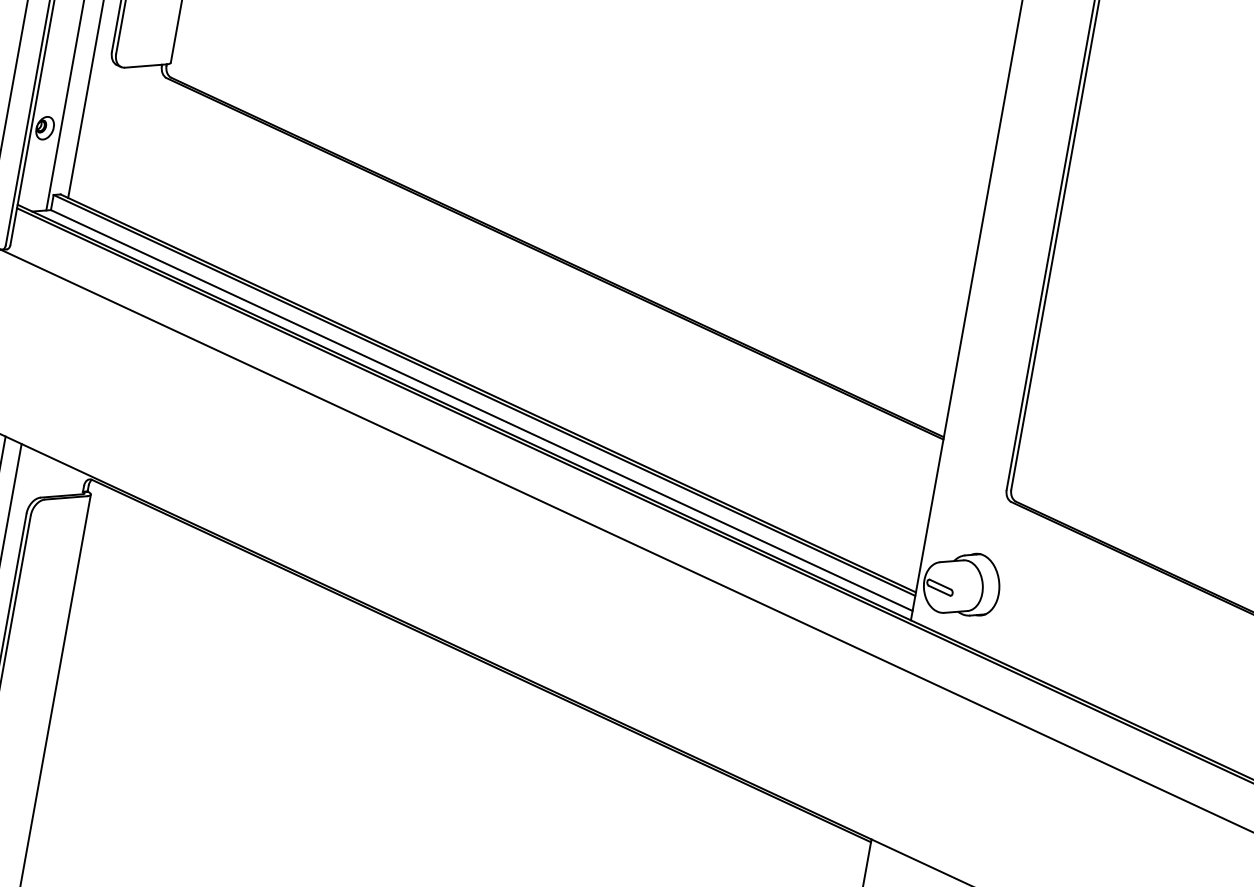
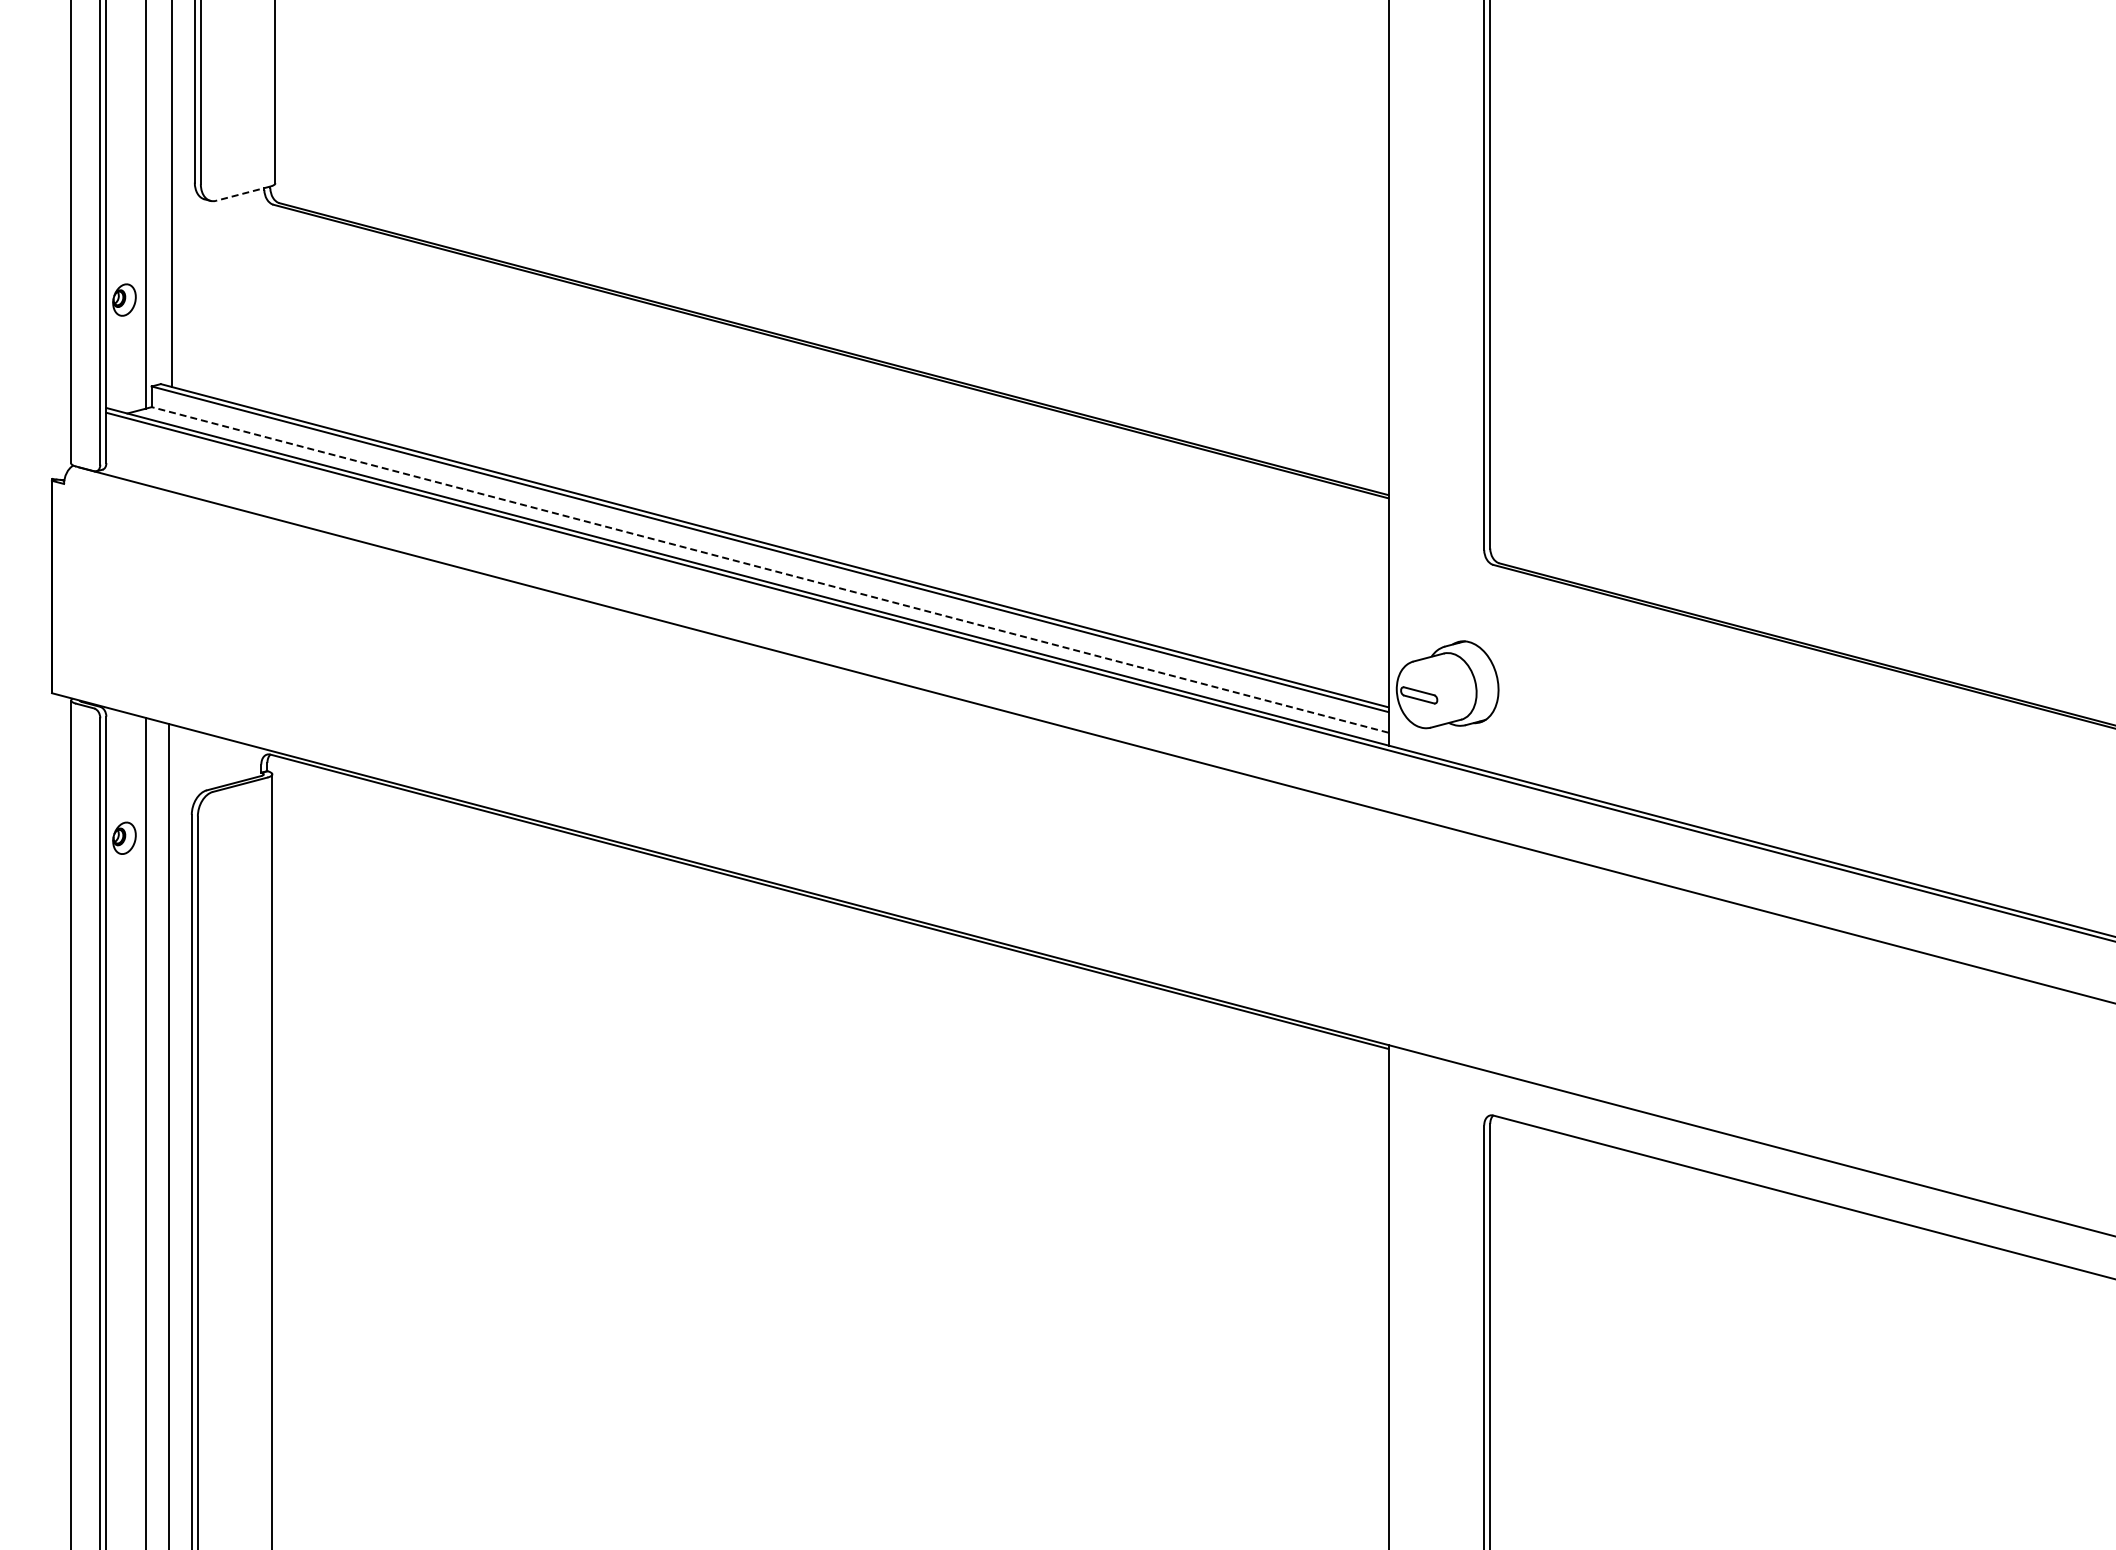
line: (145, 65) -> (242, 193), solid -> dashed
line: (481, 410) -> (769, 569), solid -> dashed

